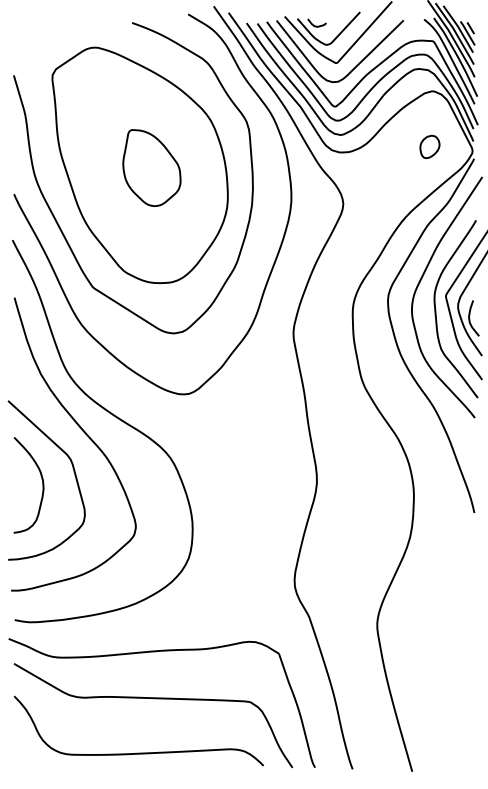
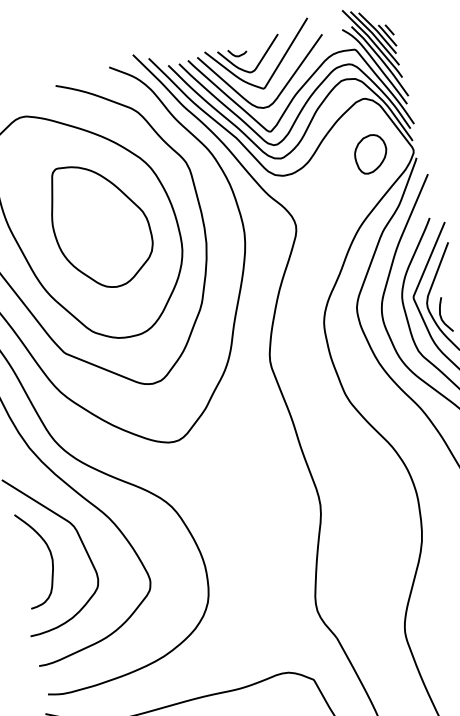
part: (429, 146) -> (370, 153), size x1.67
part: (151, 167) -> (100, 224), size x1.67

